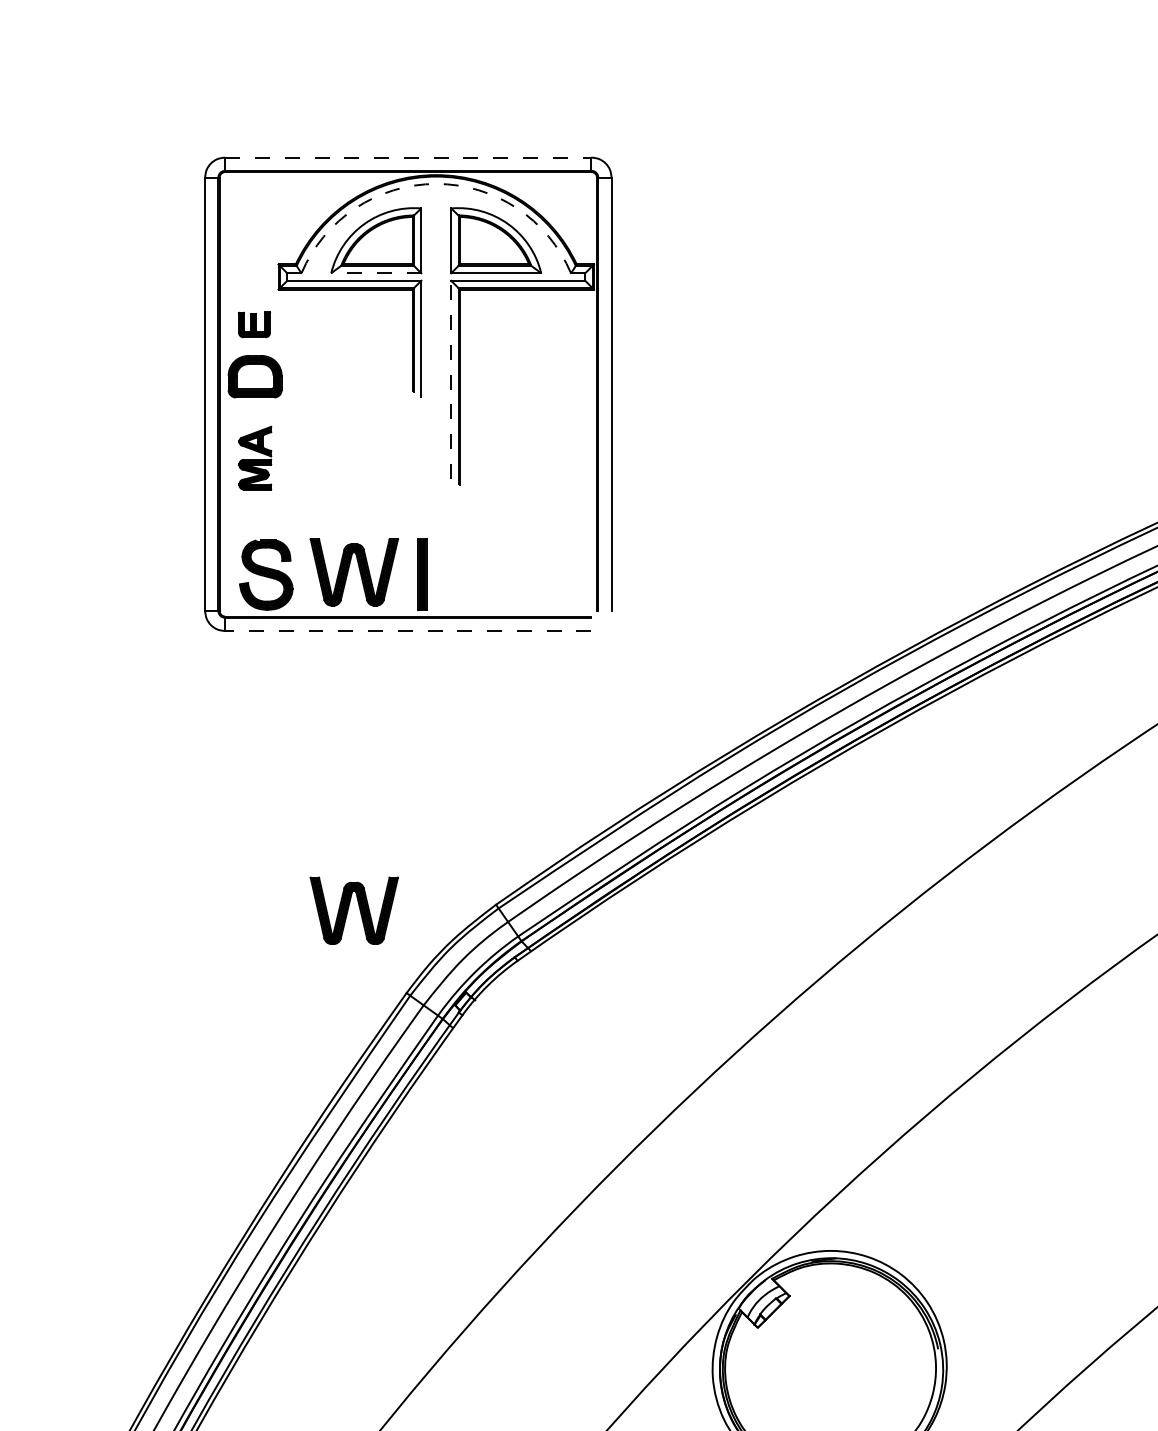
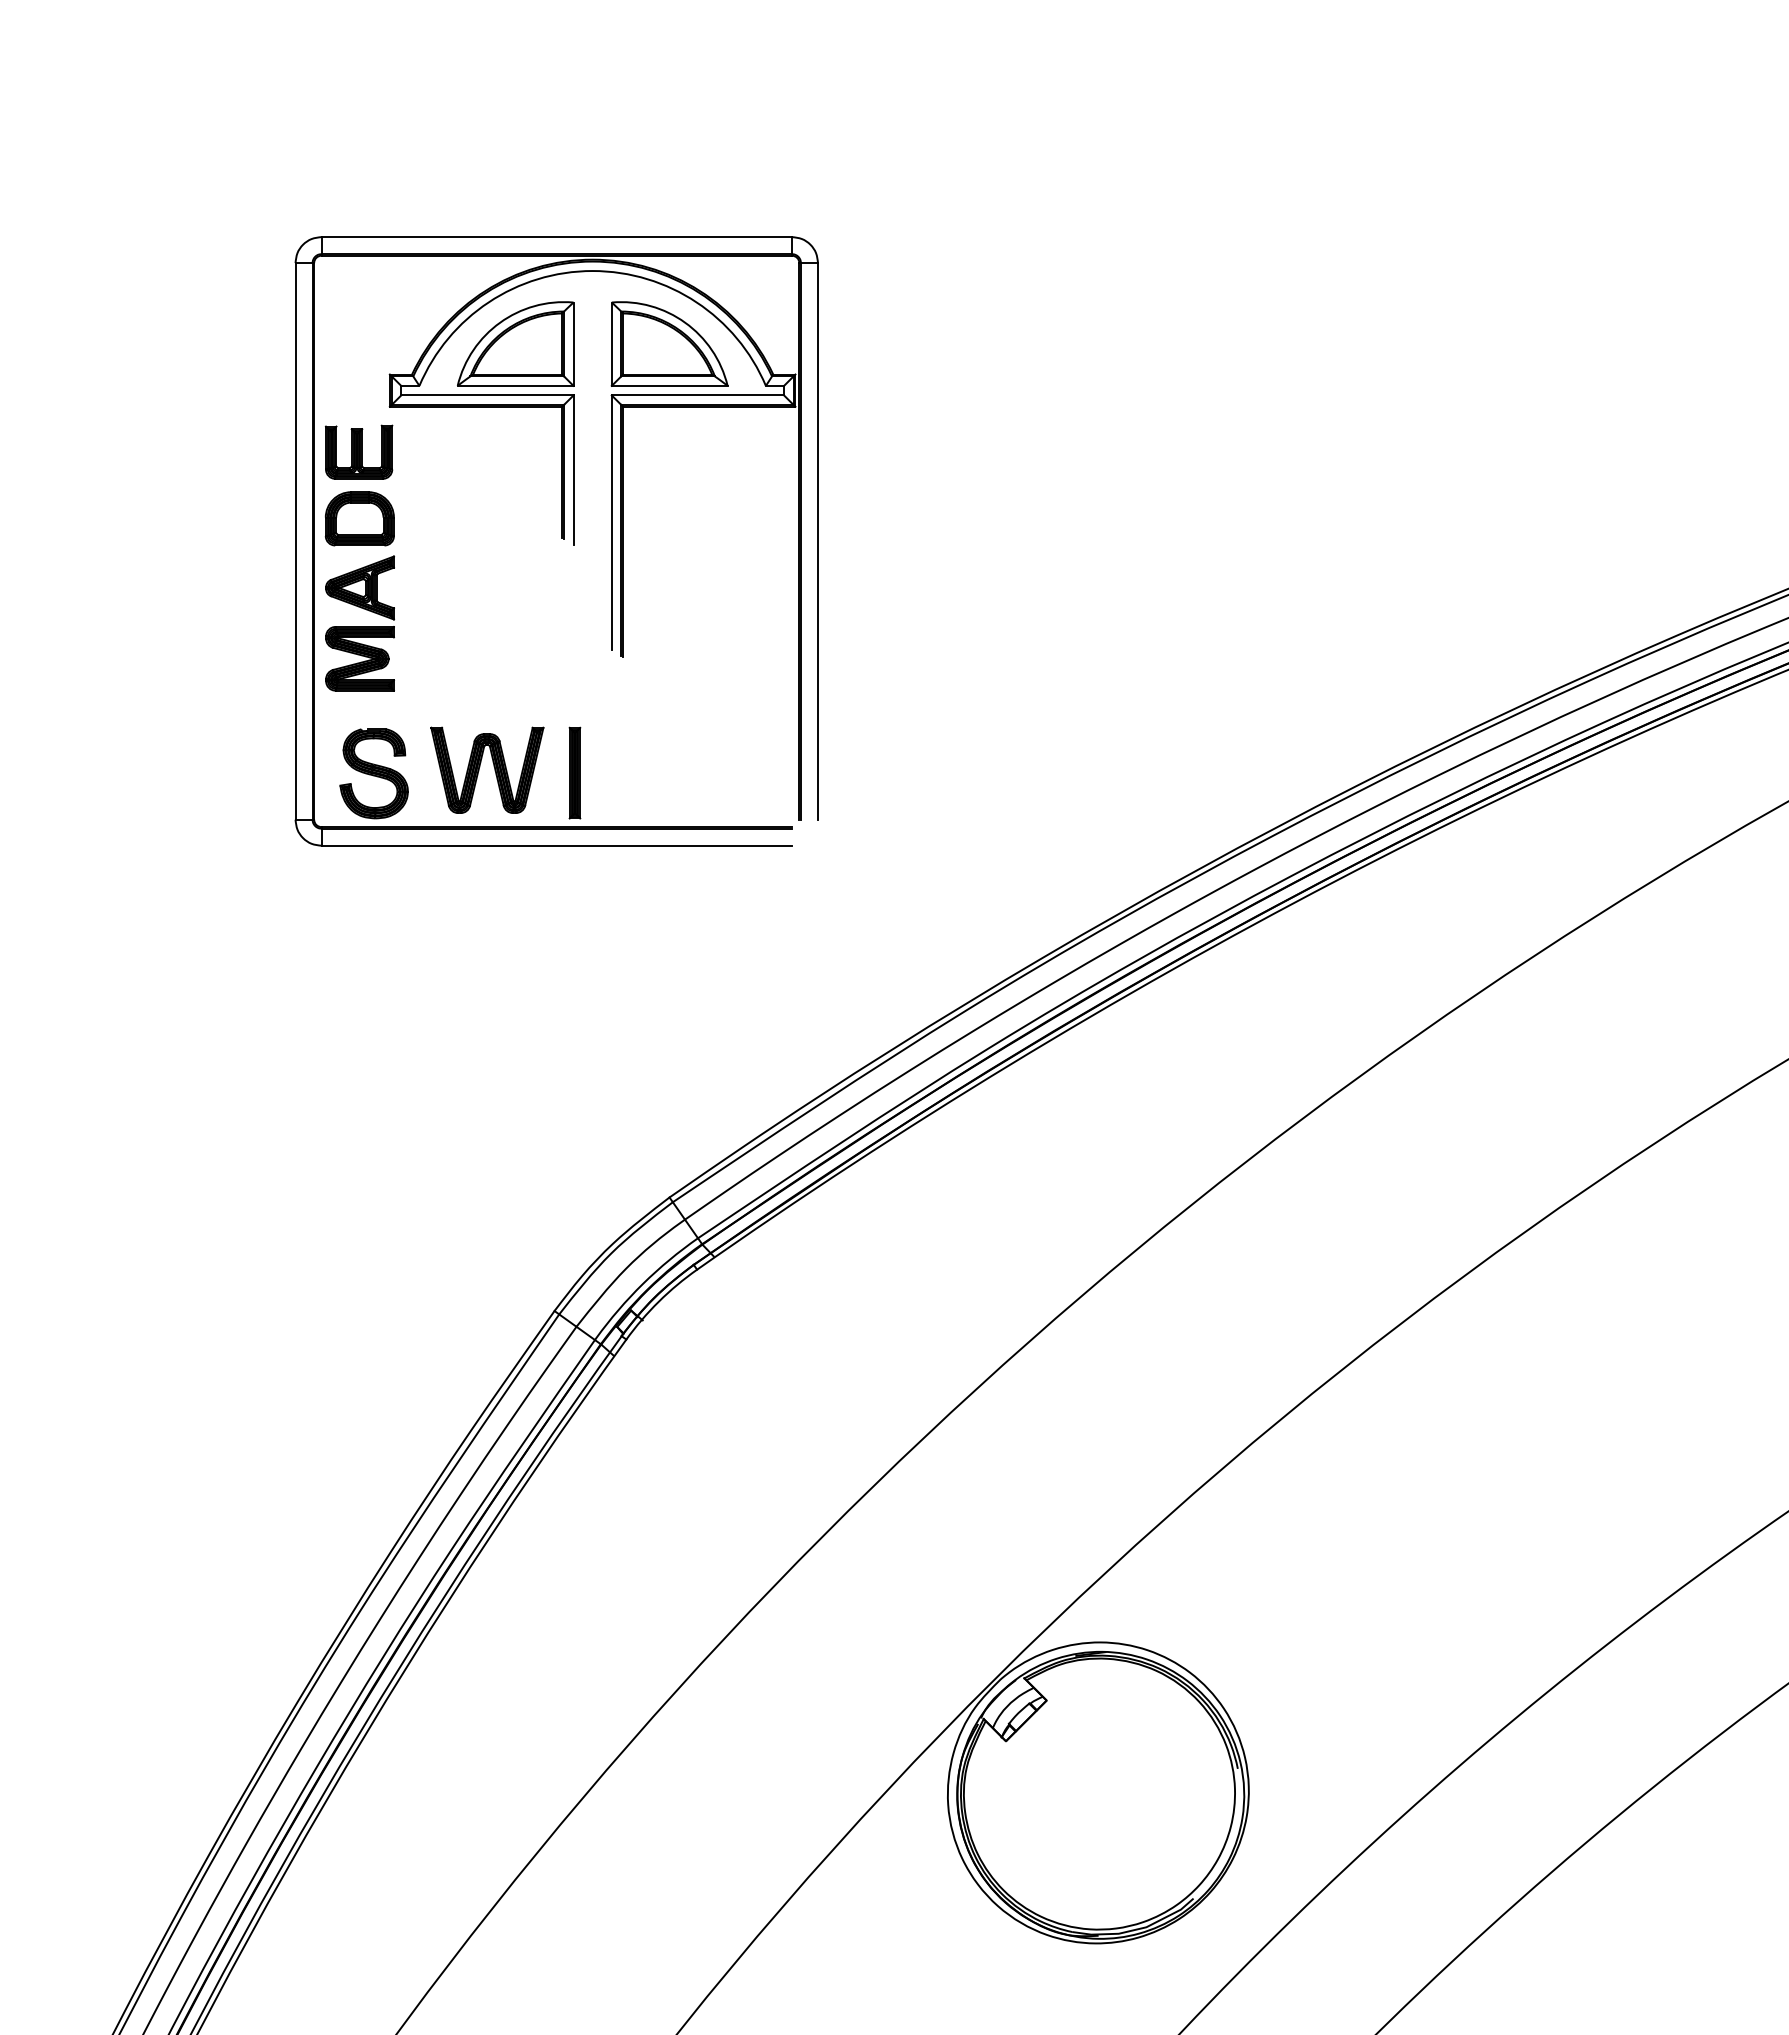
line: (408, 157) -> (557, 237), dashed -> solid
arc: (436, 184) -> (592, 271), dashed -> solid
line: (376, 273) -> (515, 385), dashed -> solid
part: (254, 324) -> (358, 451), size x1.67
line: (450, 379) -> (611, 522), dashed -> solid
part: (254, 458) -> (359, 623), size x1.67
line: (408, 630) -> (556, 845), dashed -> solid
part: (359, 907) -> (493, 1201), removed

